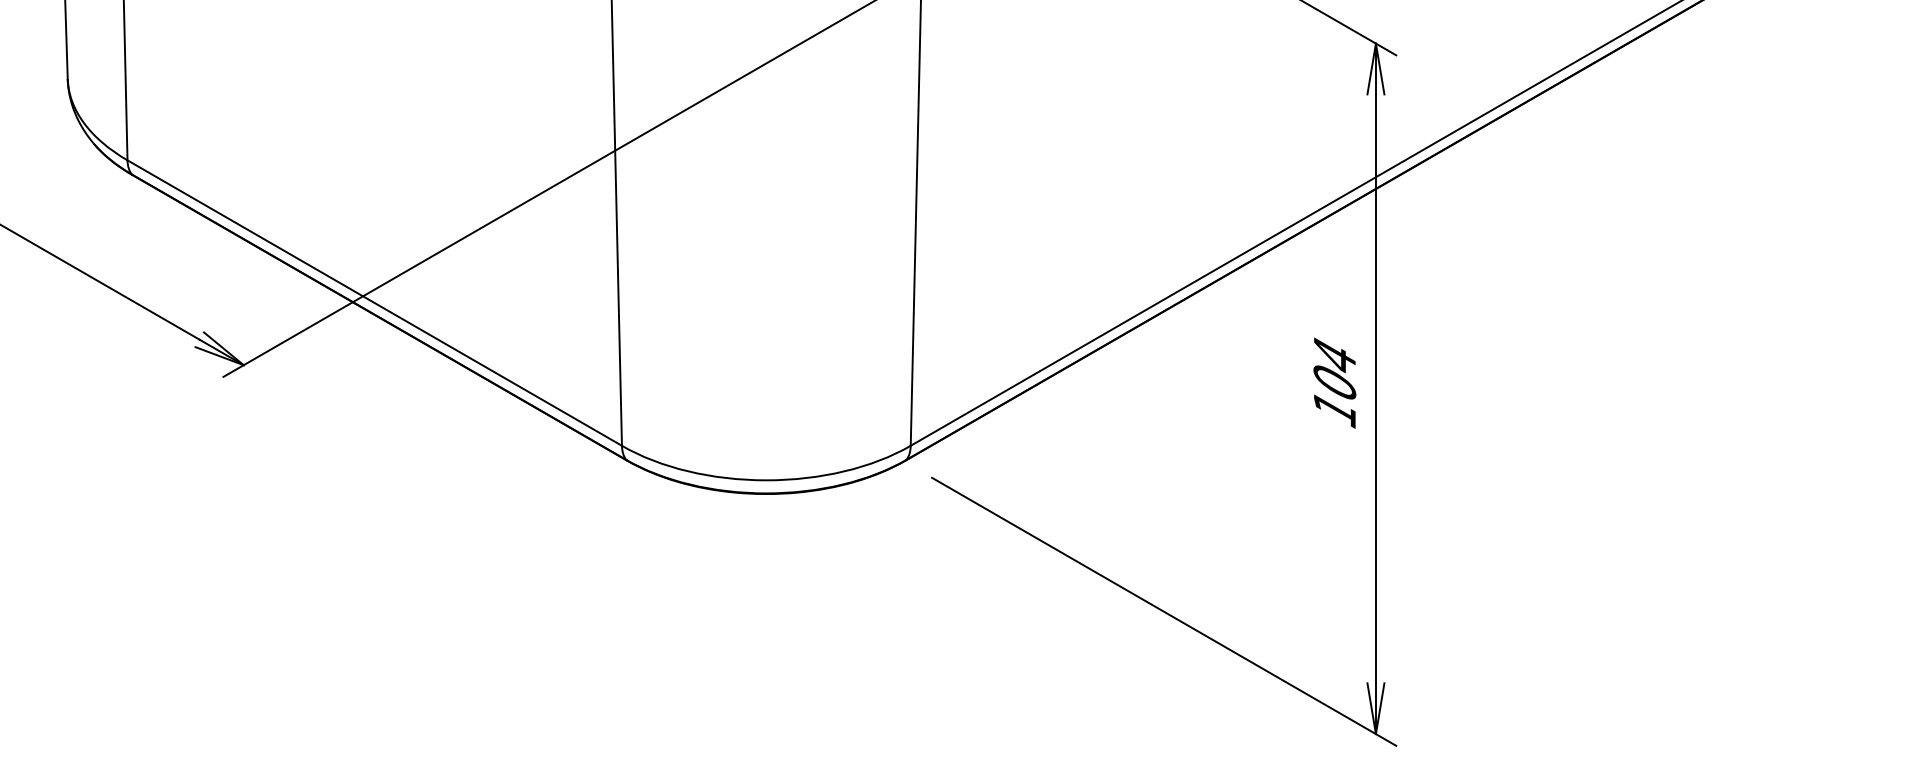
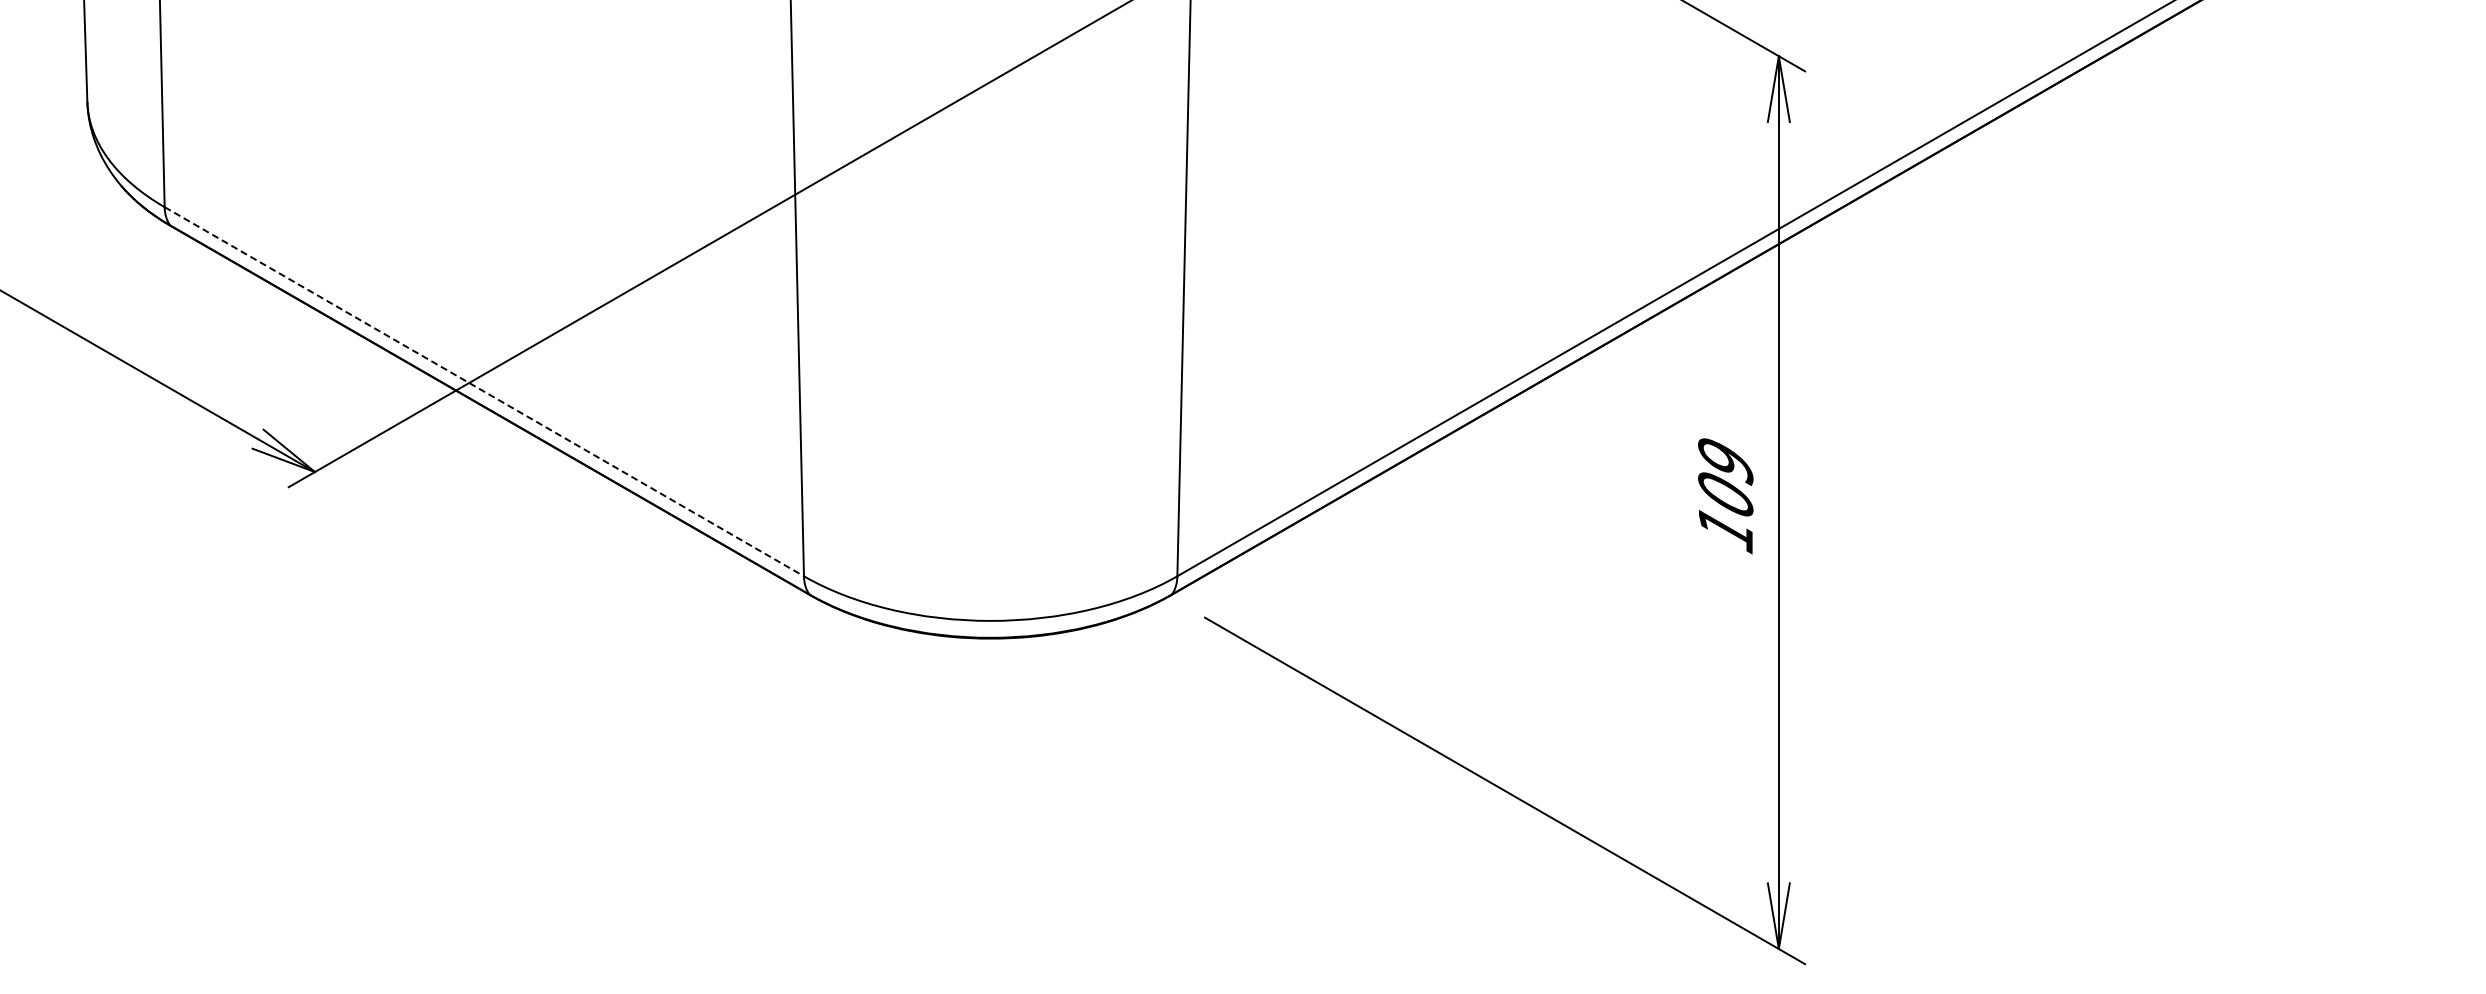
line: (374, 302) -> (484, 391), solid -> dashed
text: (1334, 356) -> (1725, 460), 104 -> 109

